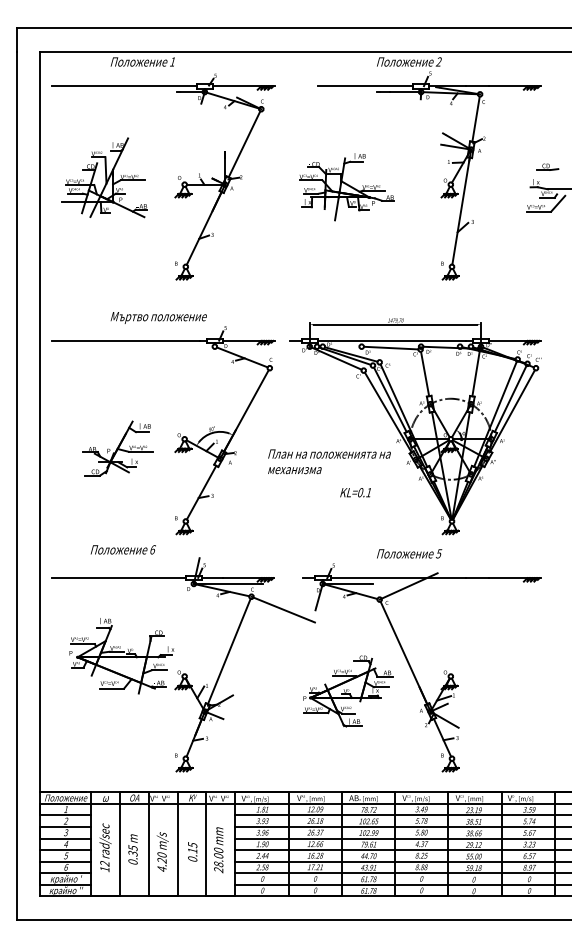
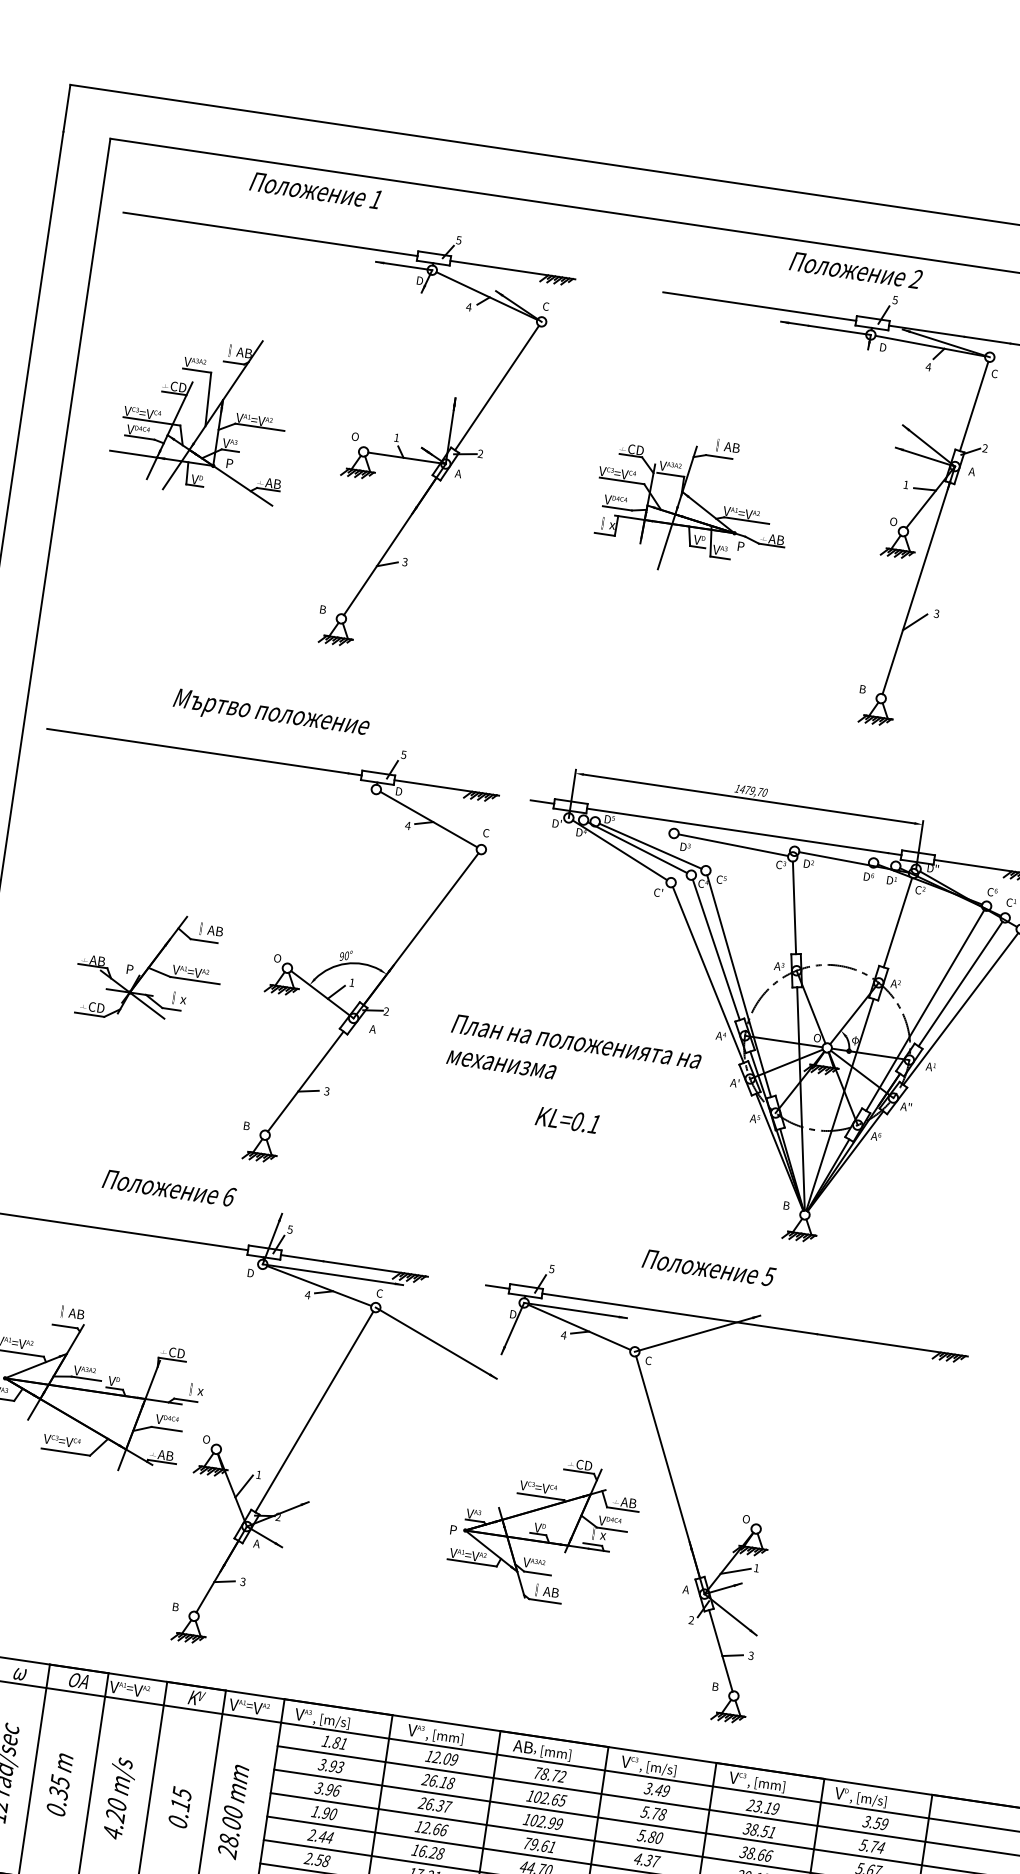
text: (355, 492) -> (567, 1119), moved
text: (122, 549) -> (167, 1187), moved

